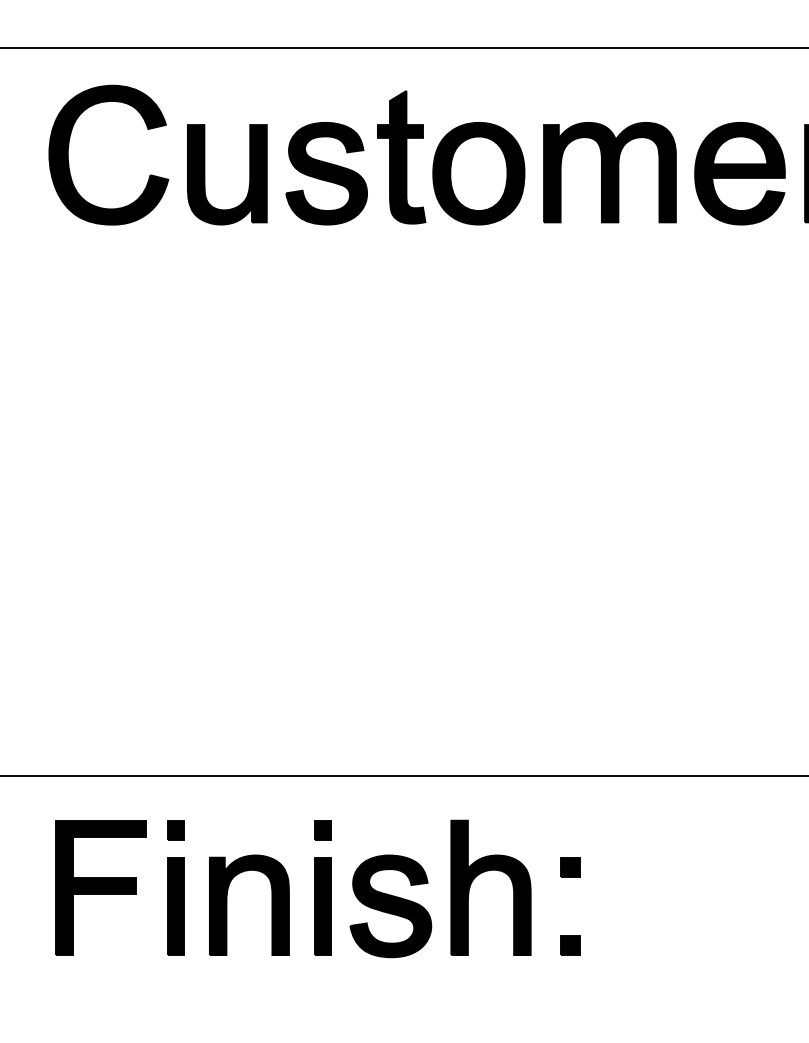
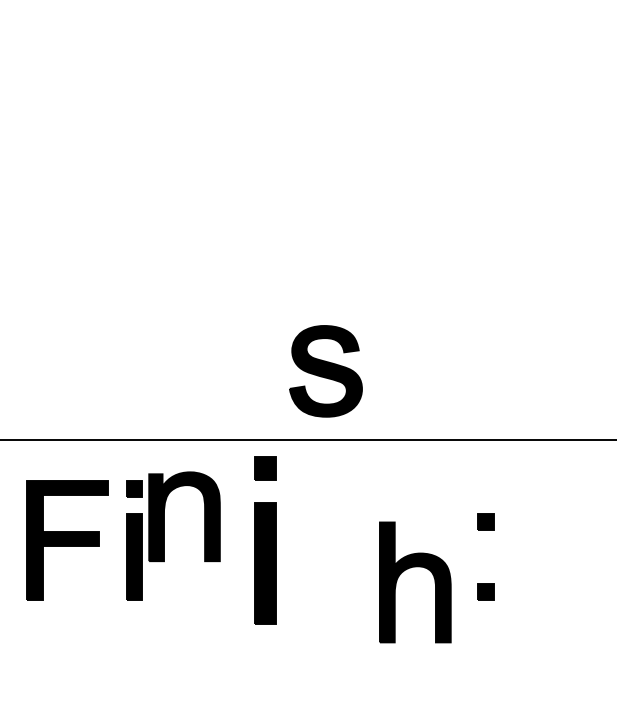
part: (488, 871) -> (413, 567), moved
part: (322, 887) -> (264, 540), size x1.4
part: (227, 904) -> (164, 516), moved
part: (390, 906) -> (325, 371), moved

